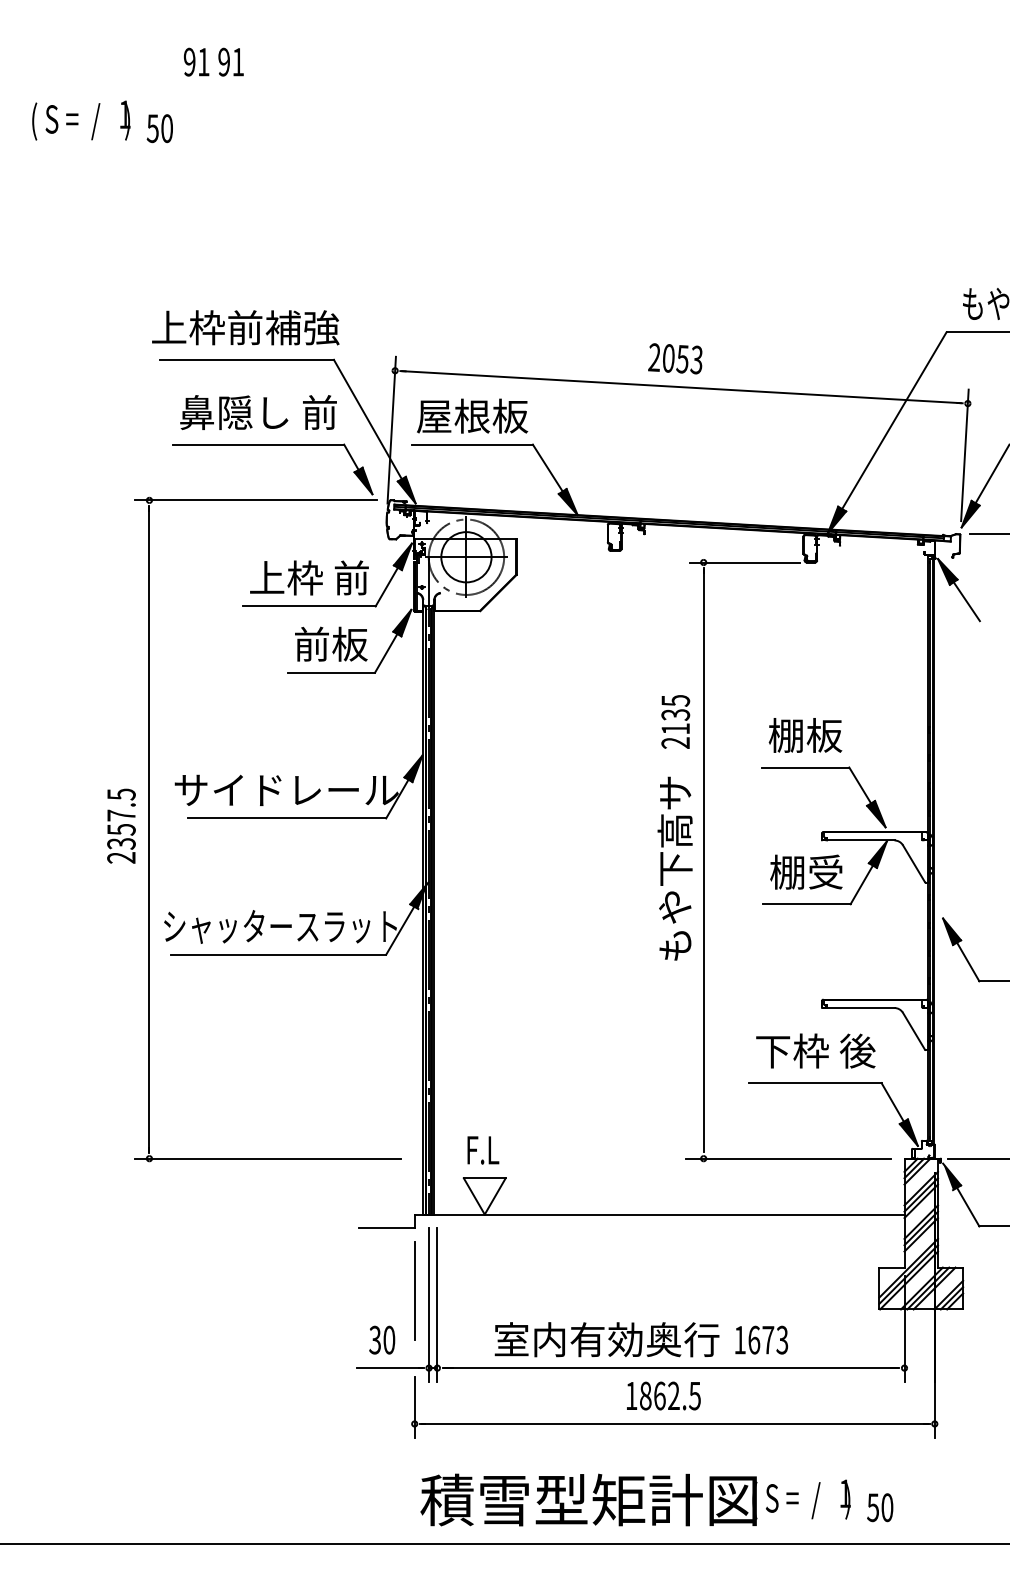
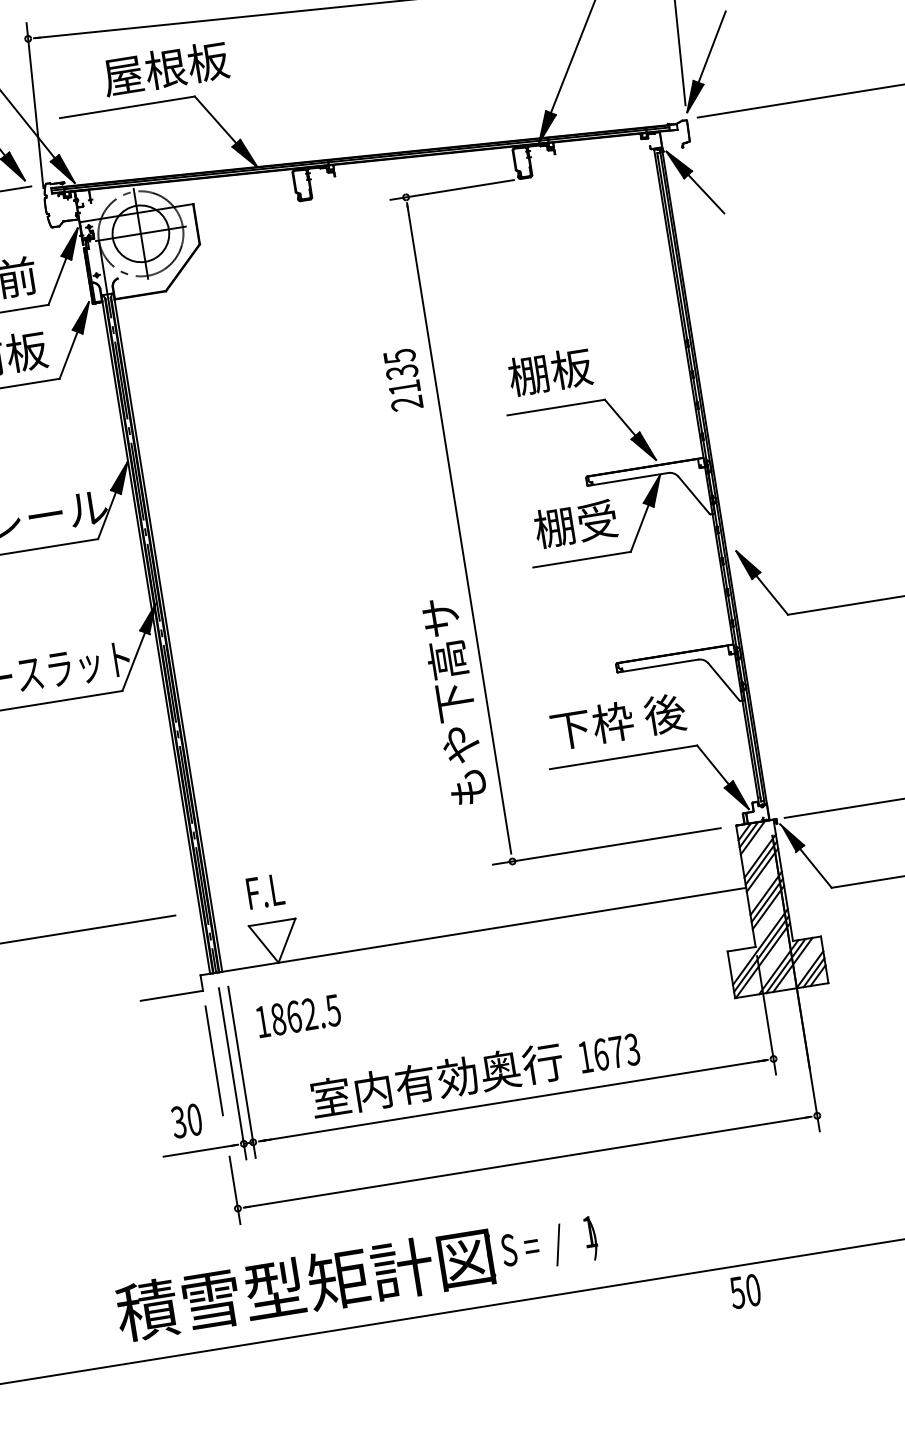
text: (472, 415) -> (165, 67), moved
text: (674, 868) -> (453, 701), moved
text: (663, 1395) -> (298, 1015), moved
text: (635, 1499) -> (356, 1275), moved
text: (880, 1507) -> (745, 1291), moved

